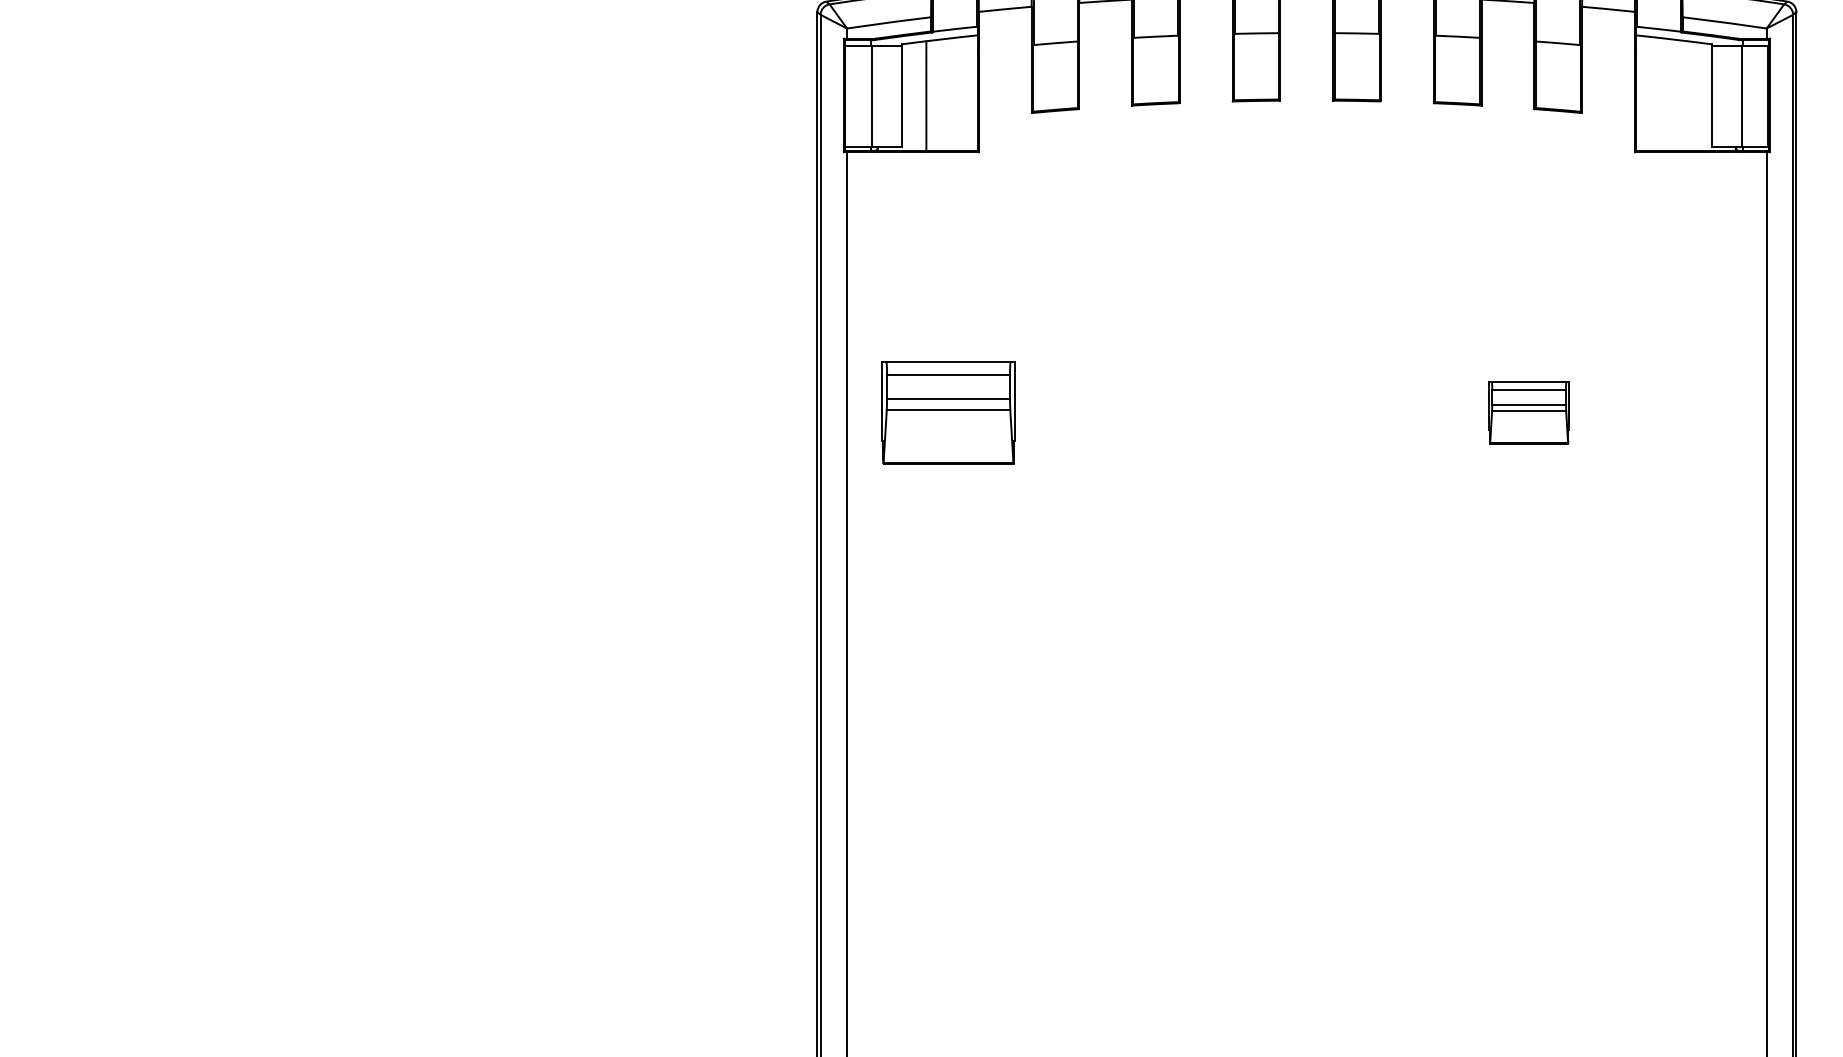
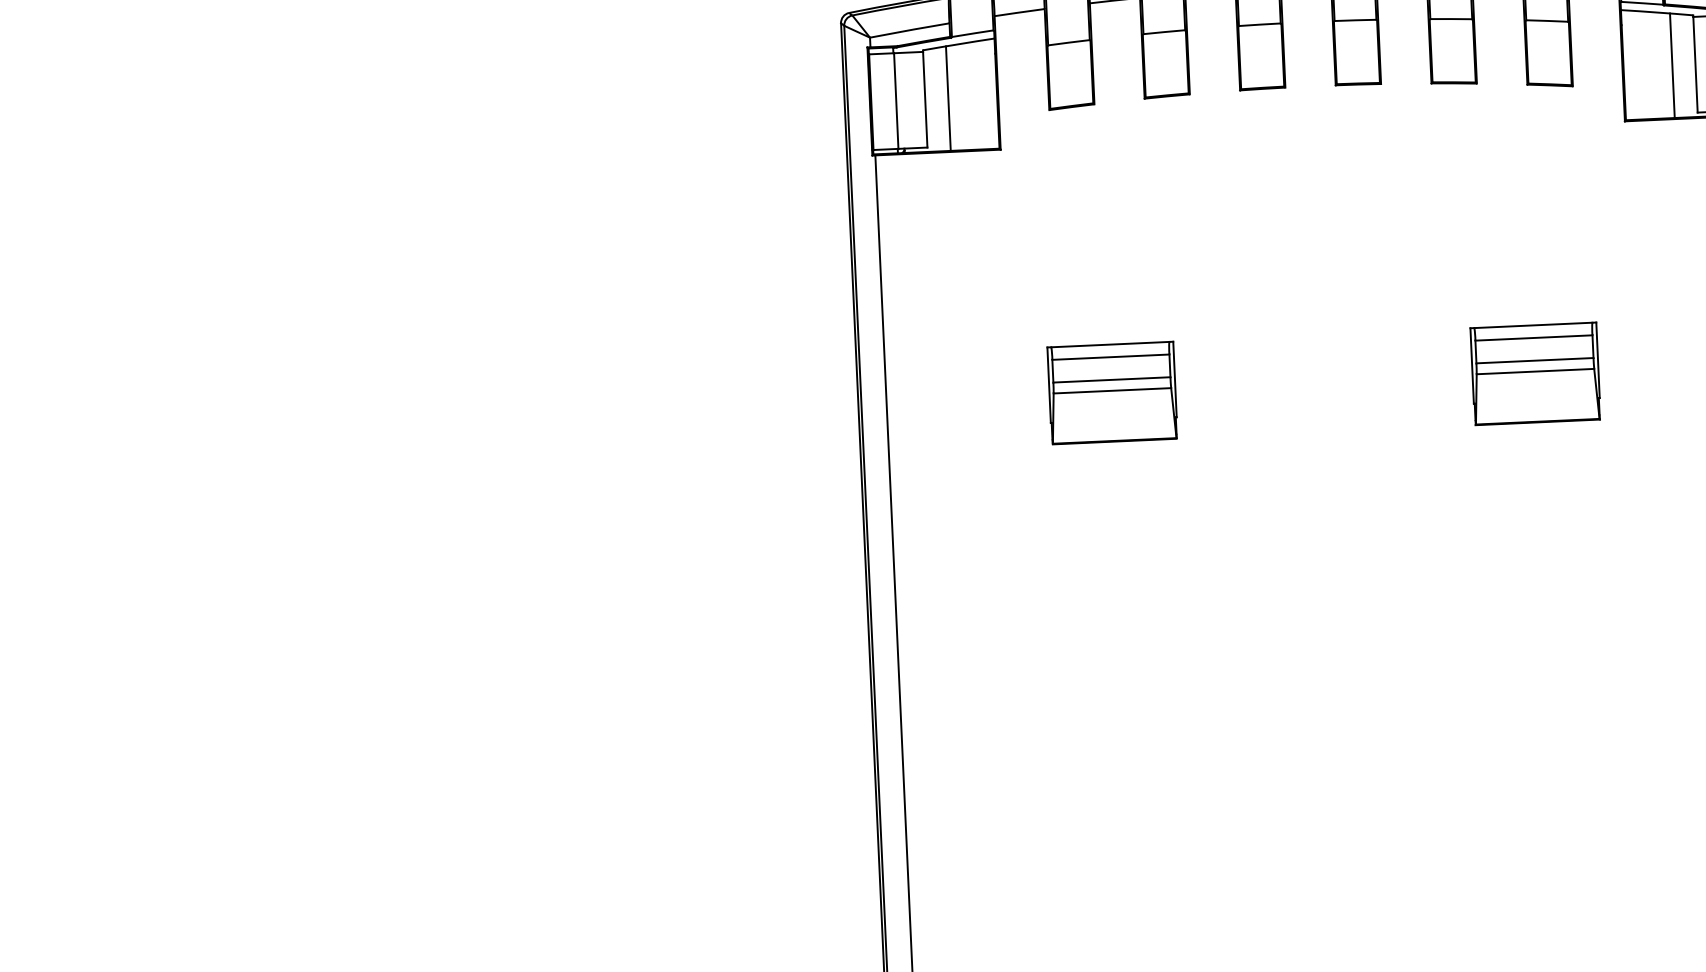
line: (1687, 96) -> (1672, 66), added
part: (948, 412) -> (1112, 392), moved
part: (1528, 412) -> (1534, 373), size x1.67

